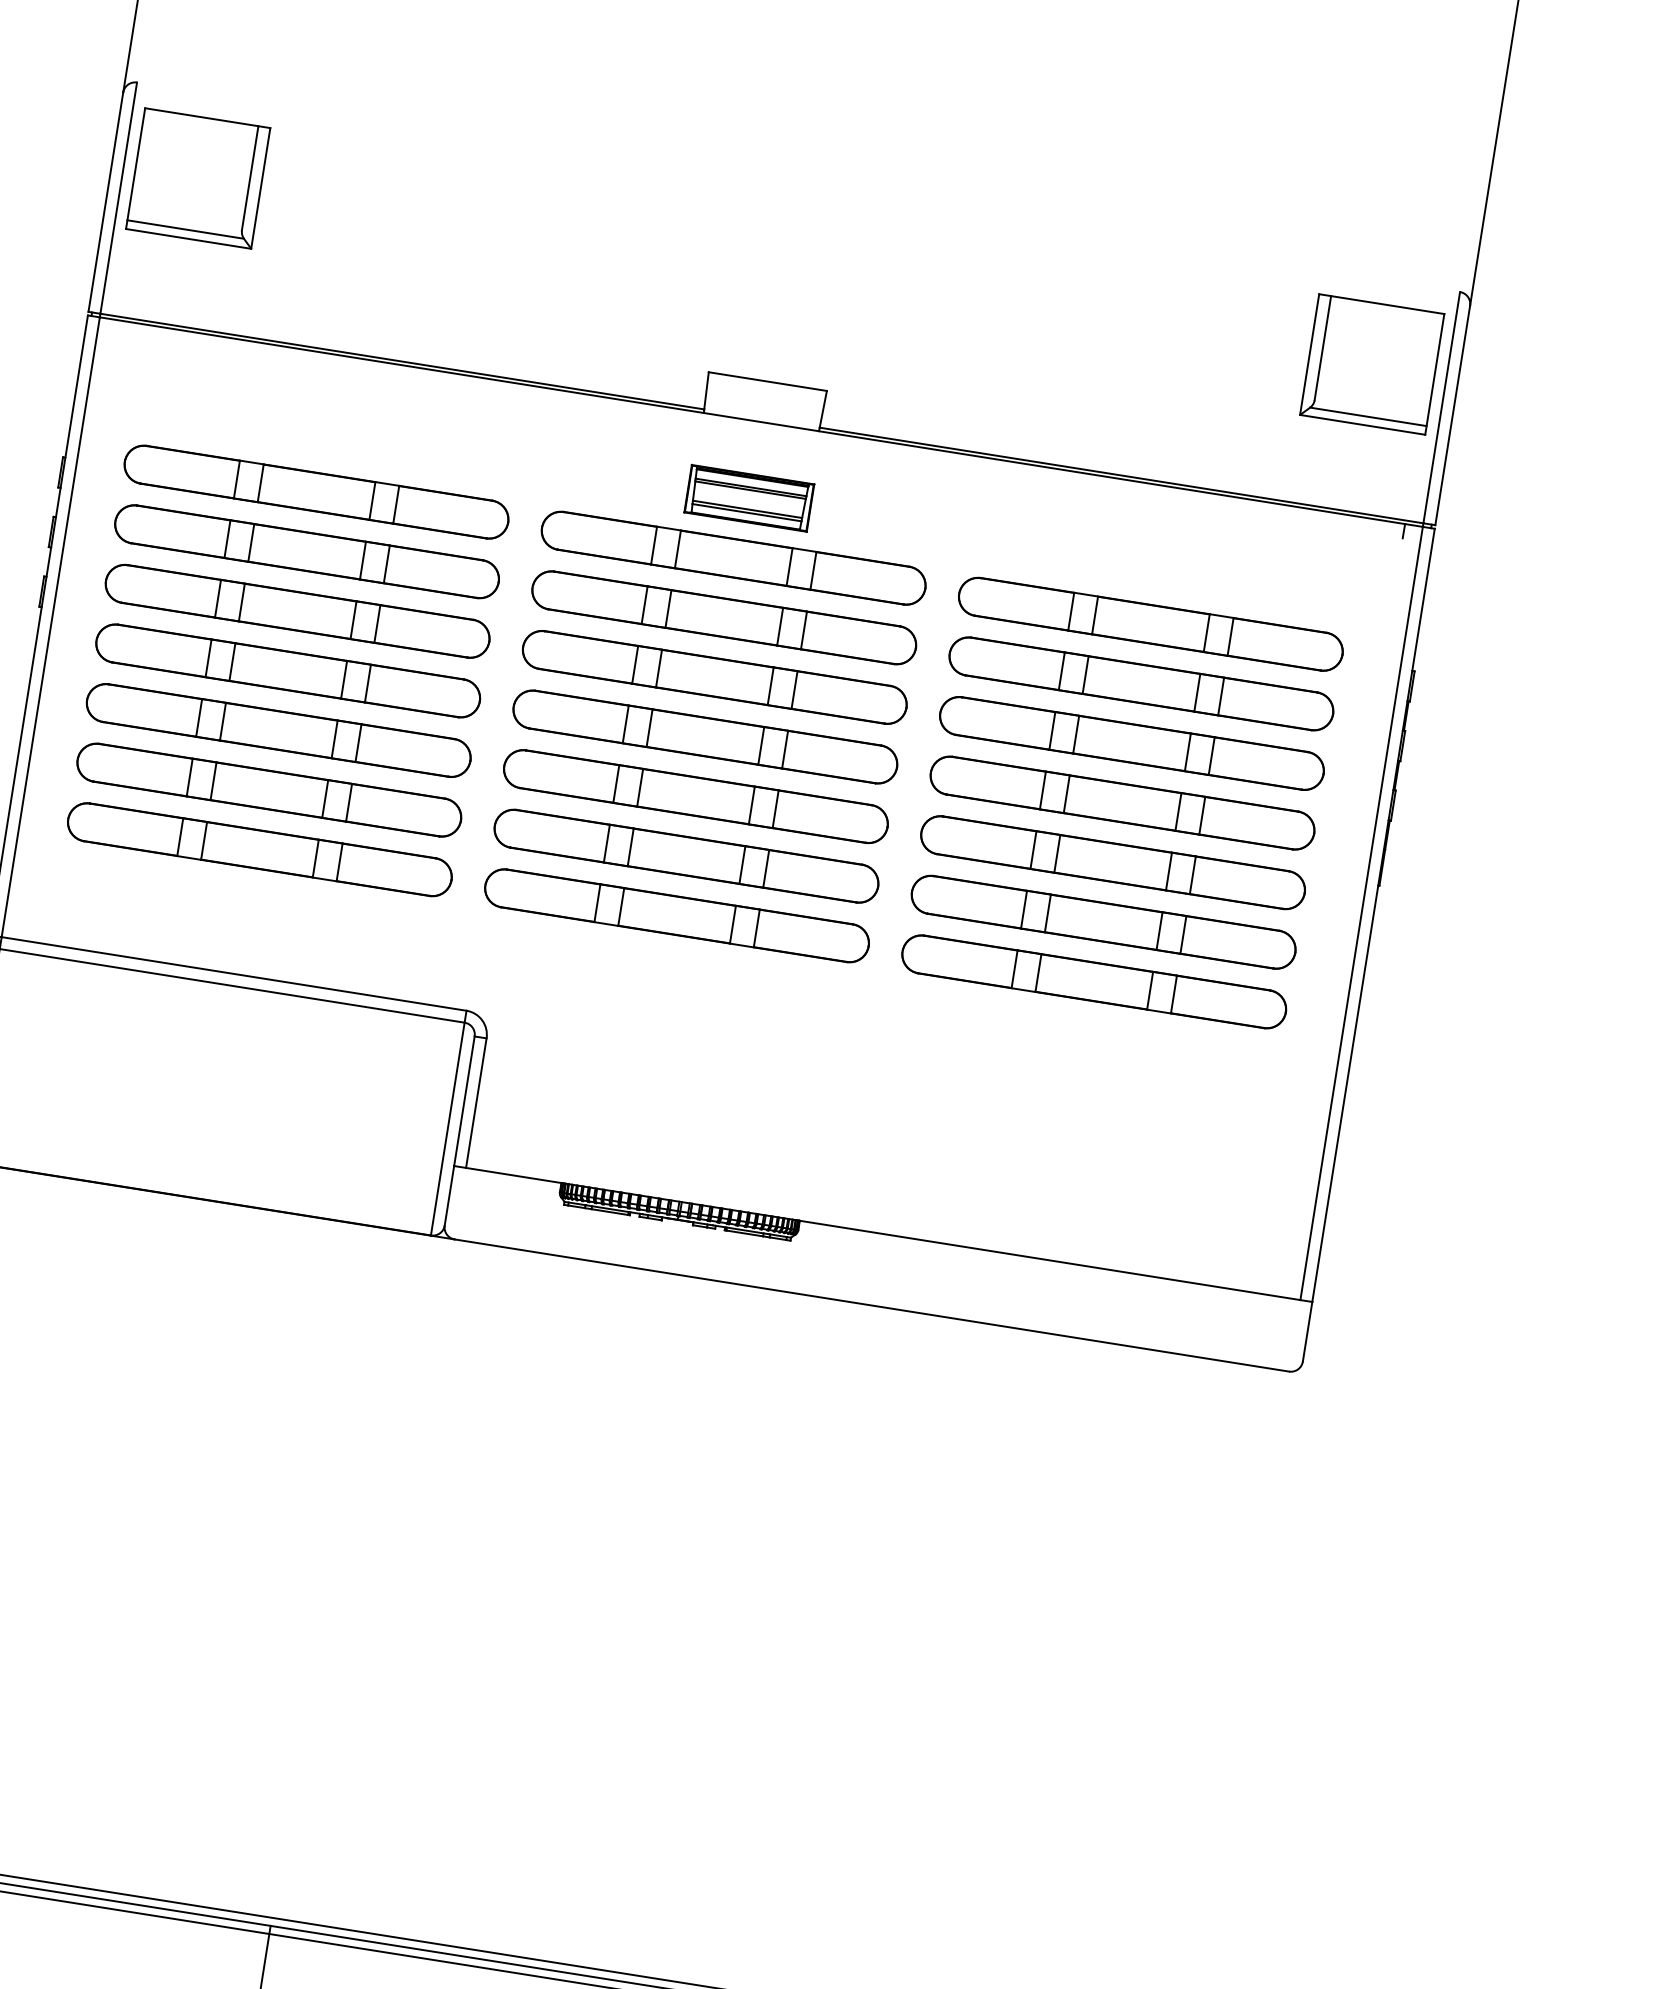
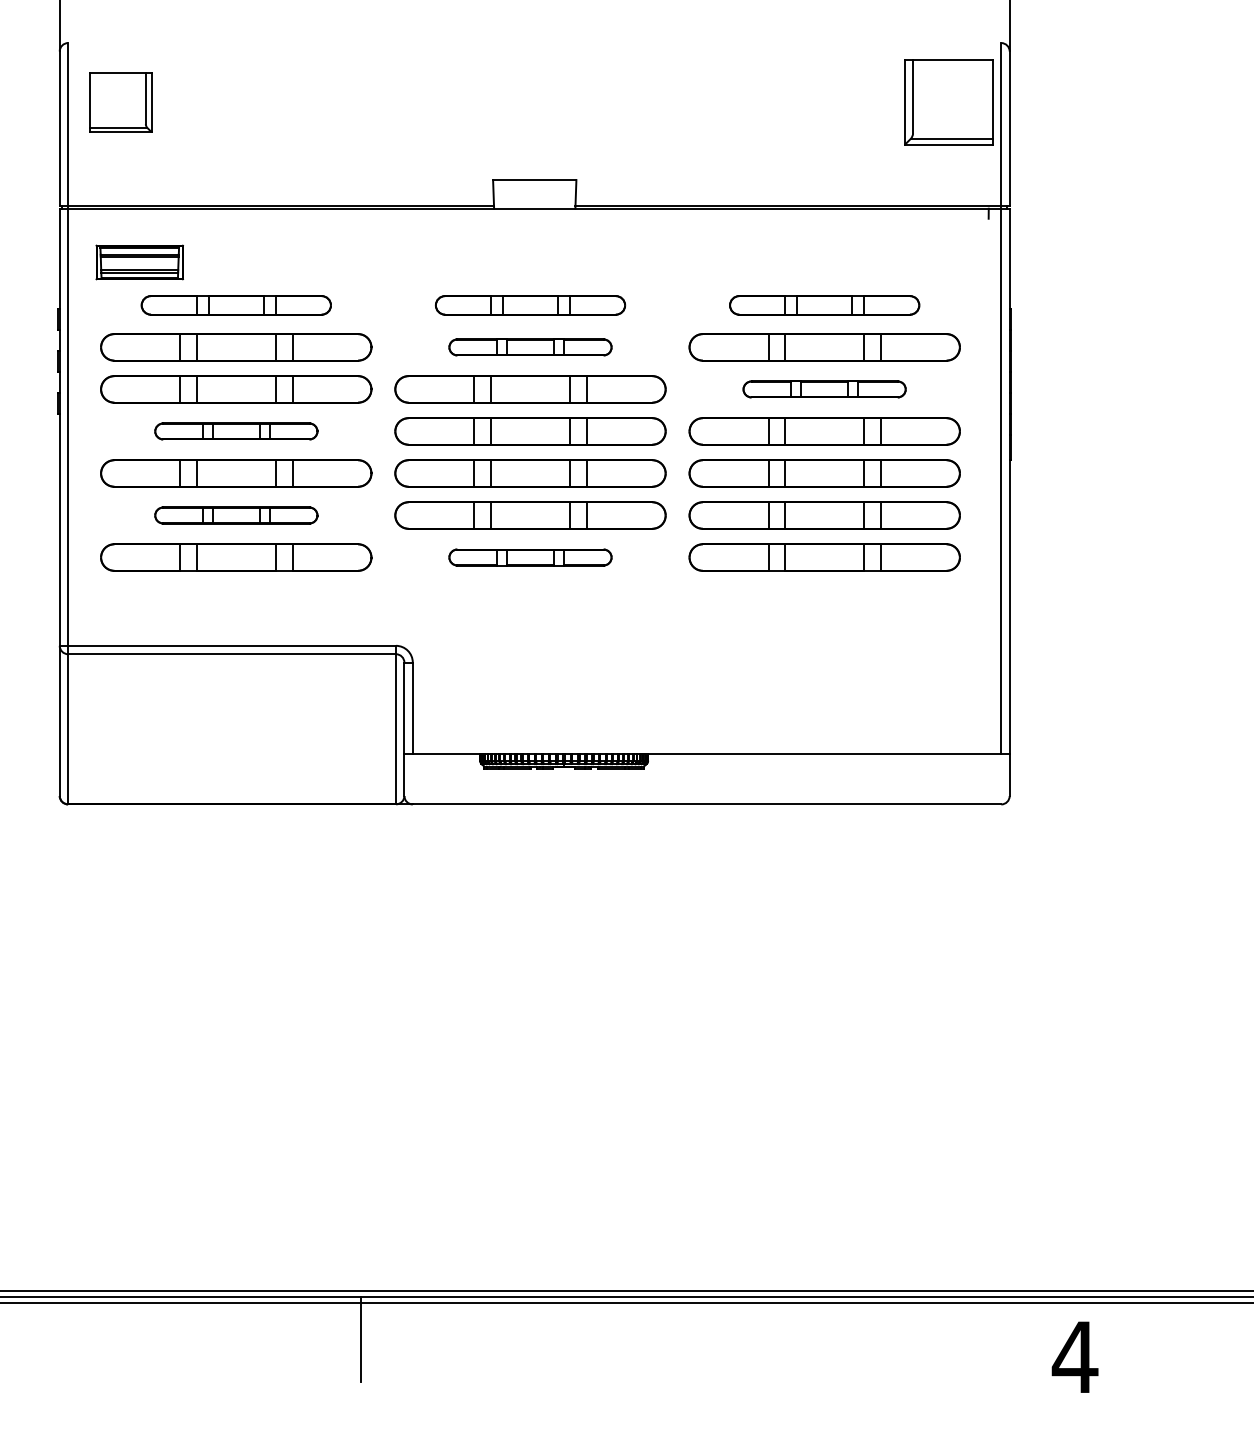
part: (197, 178) -> (120, 102), size x0.7
part: (316, 492) -> (236, 305), size x0.7
part: (748, 498) -> (139, 262), moved
part: (733, 558) -> (530, 305), size x0.7
part: (724, 617) -> (530, 347), size x0.6
part: (1150, 624) -> (824, 305), size x0.7
part: (288, 671) -> (236, 431), size x0.6
part: (1131, 743) -> (824, 389), size x0.6
part: (269, 790) -> (236, 515), size x0.6
part: (677, 915) -> (530, 557), size x0.6

